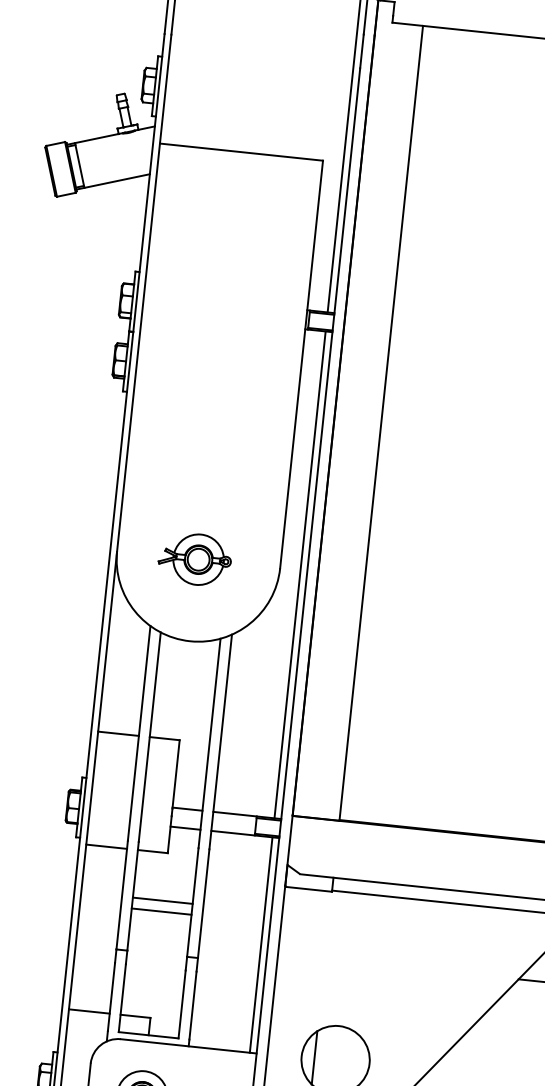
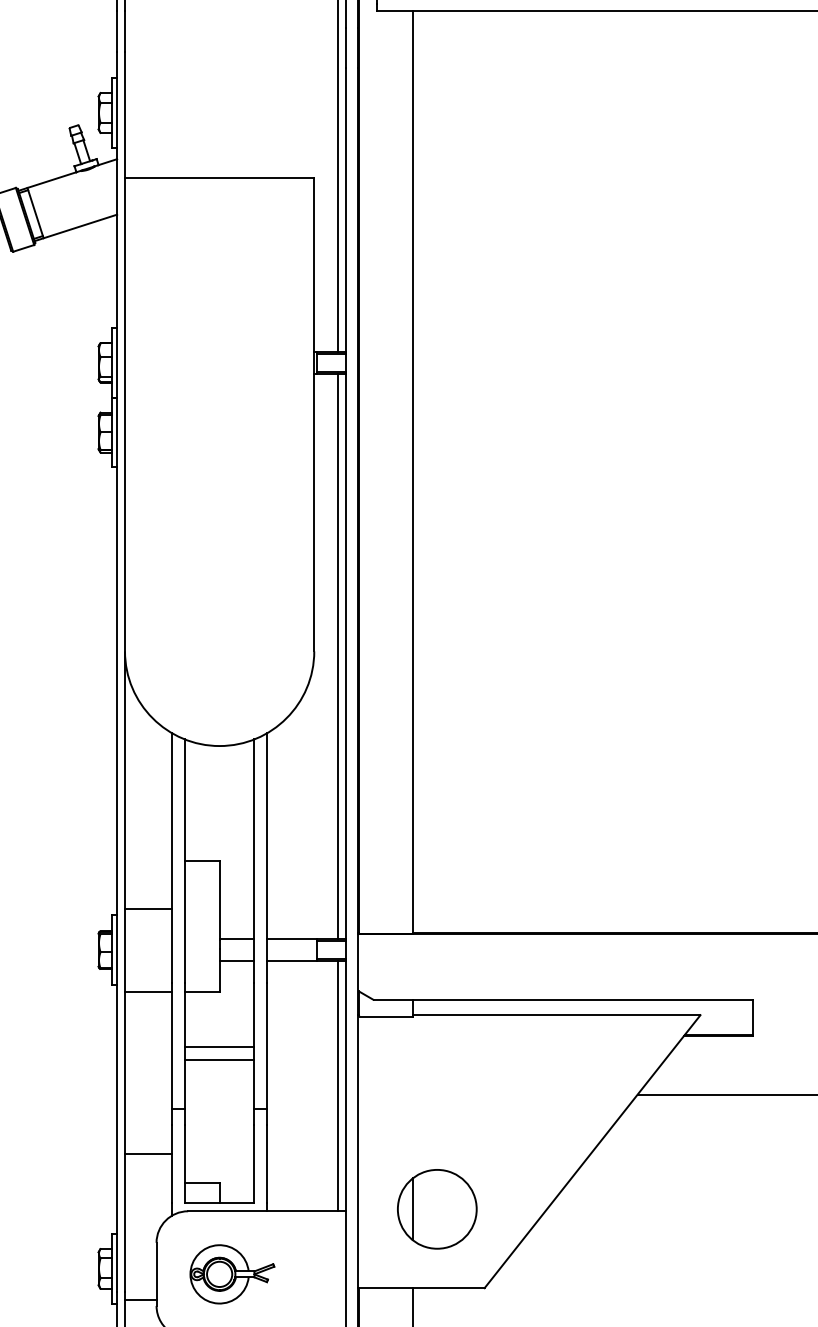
part: (194, 559) -> (214, 651), removed
line: (118, 733) -> (148, 908), moved
line: (89, 1011) -> (148, 1154), moved

